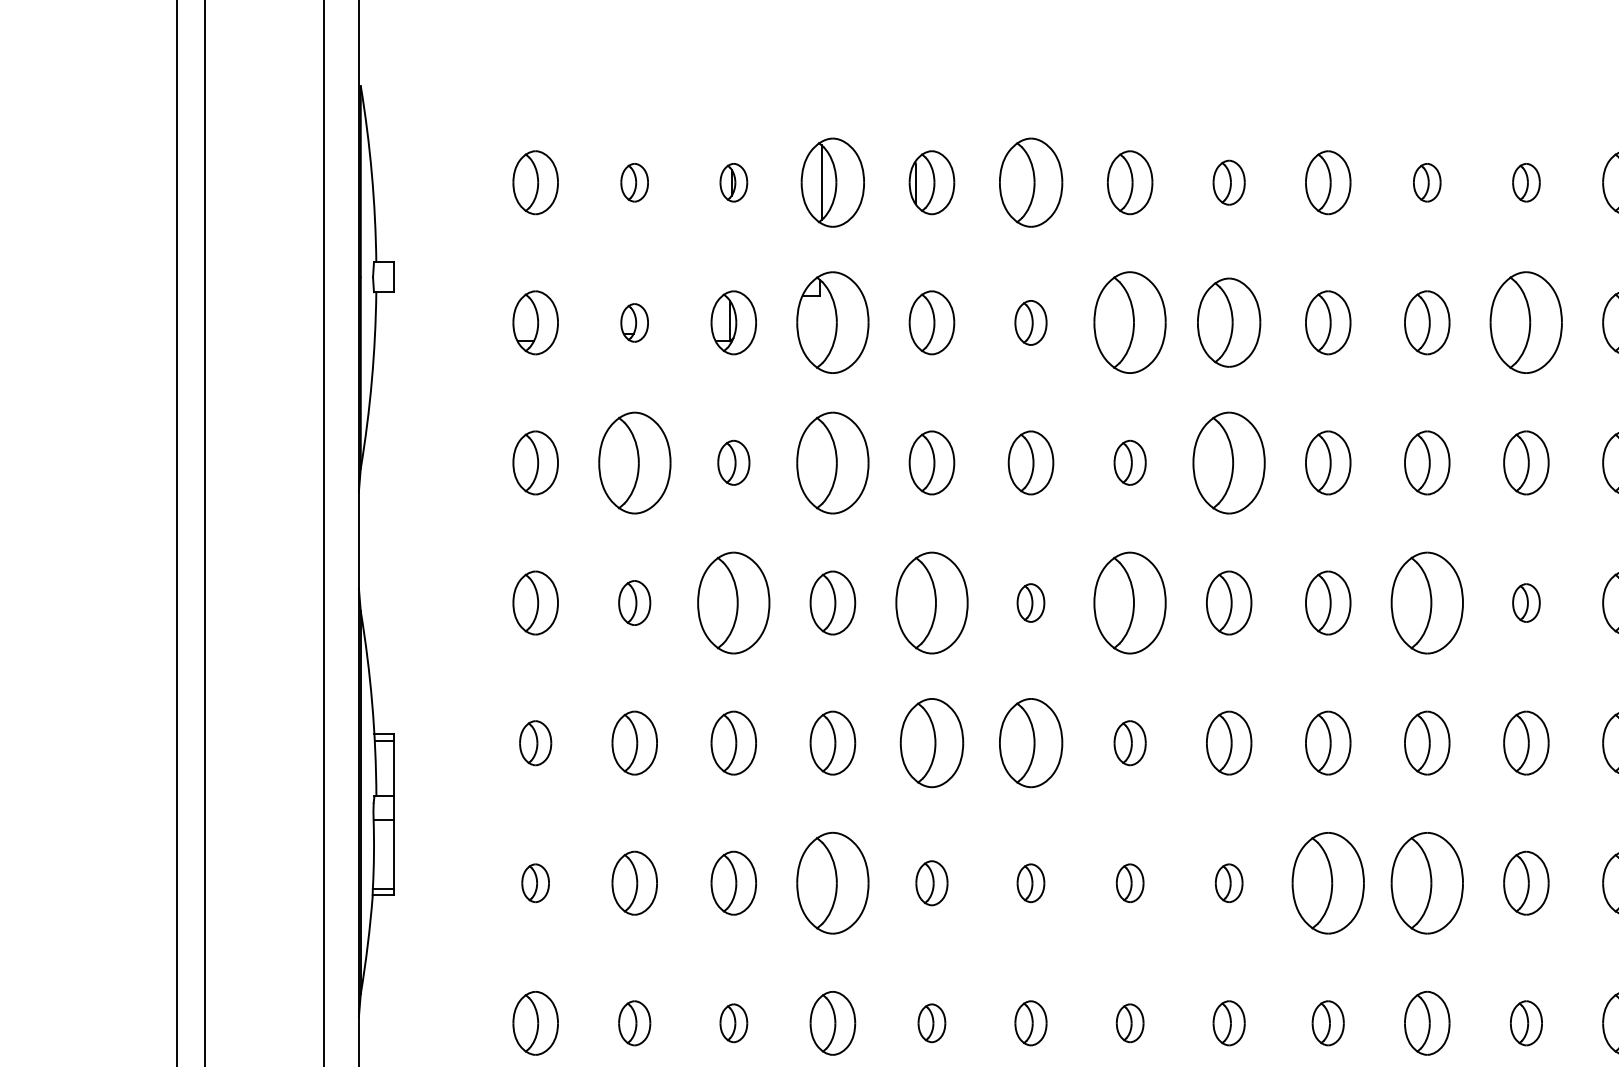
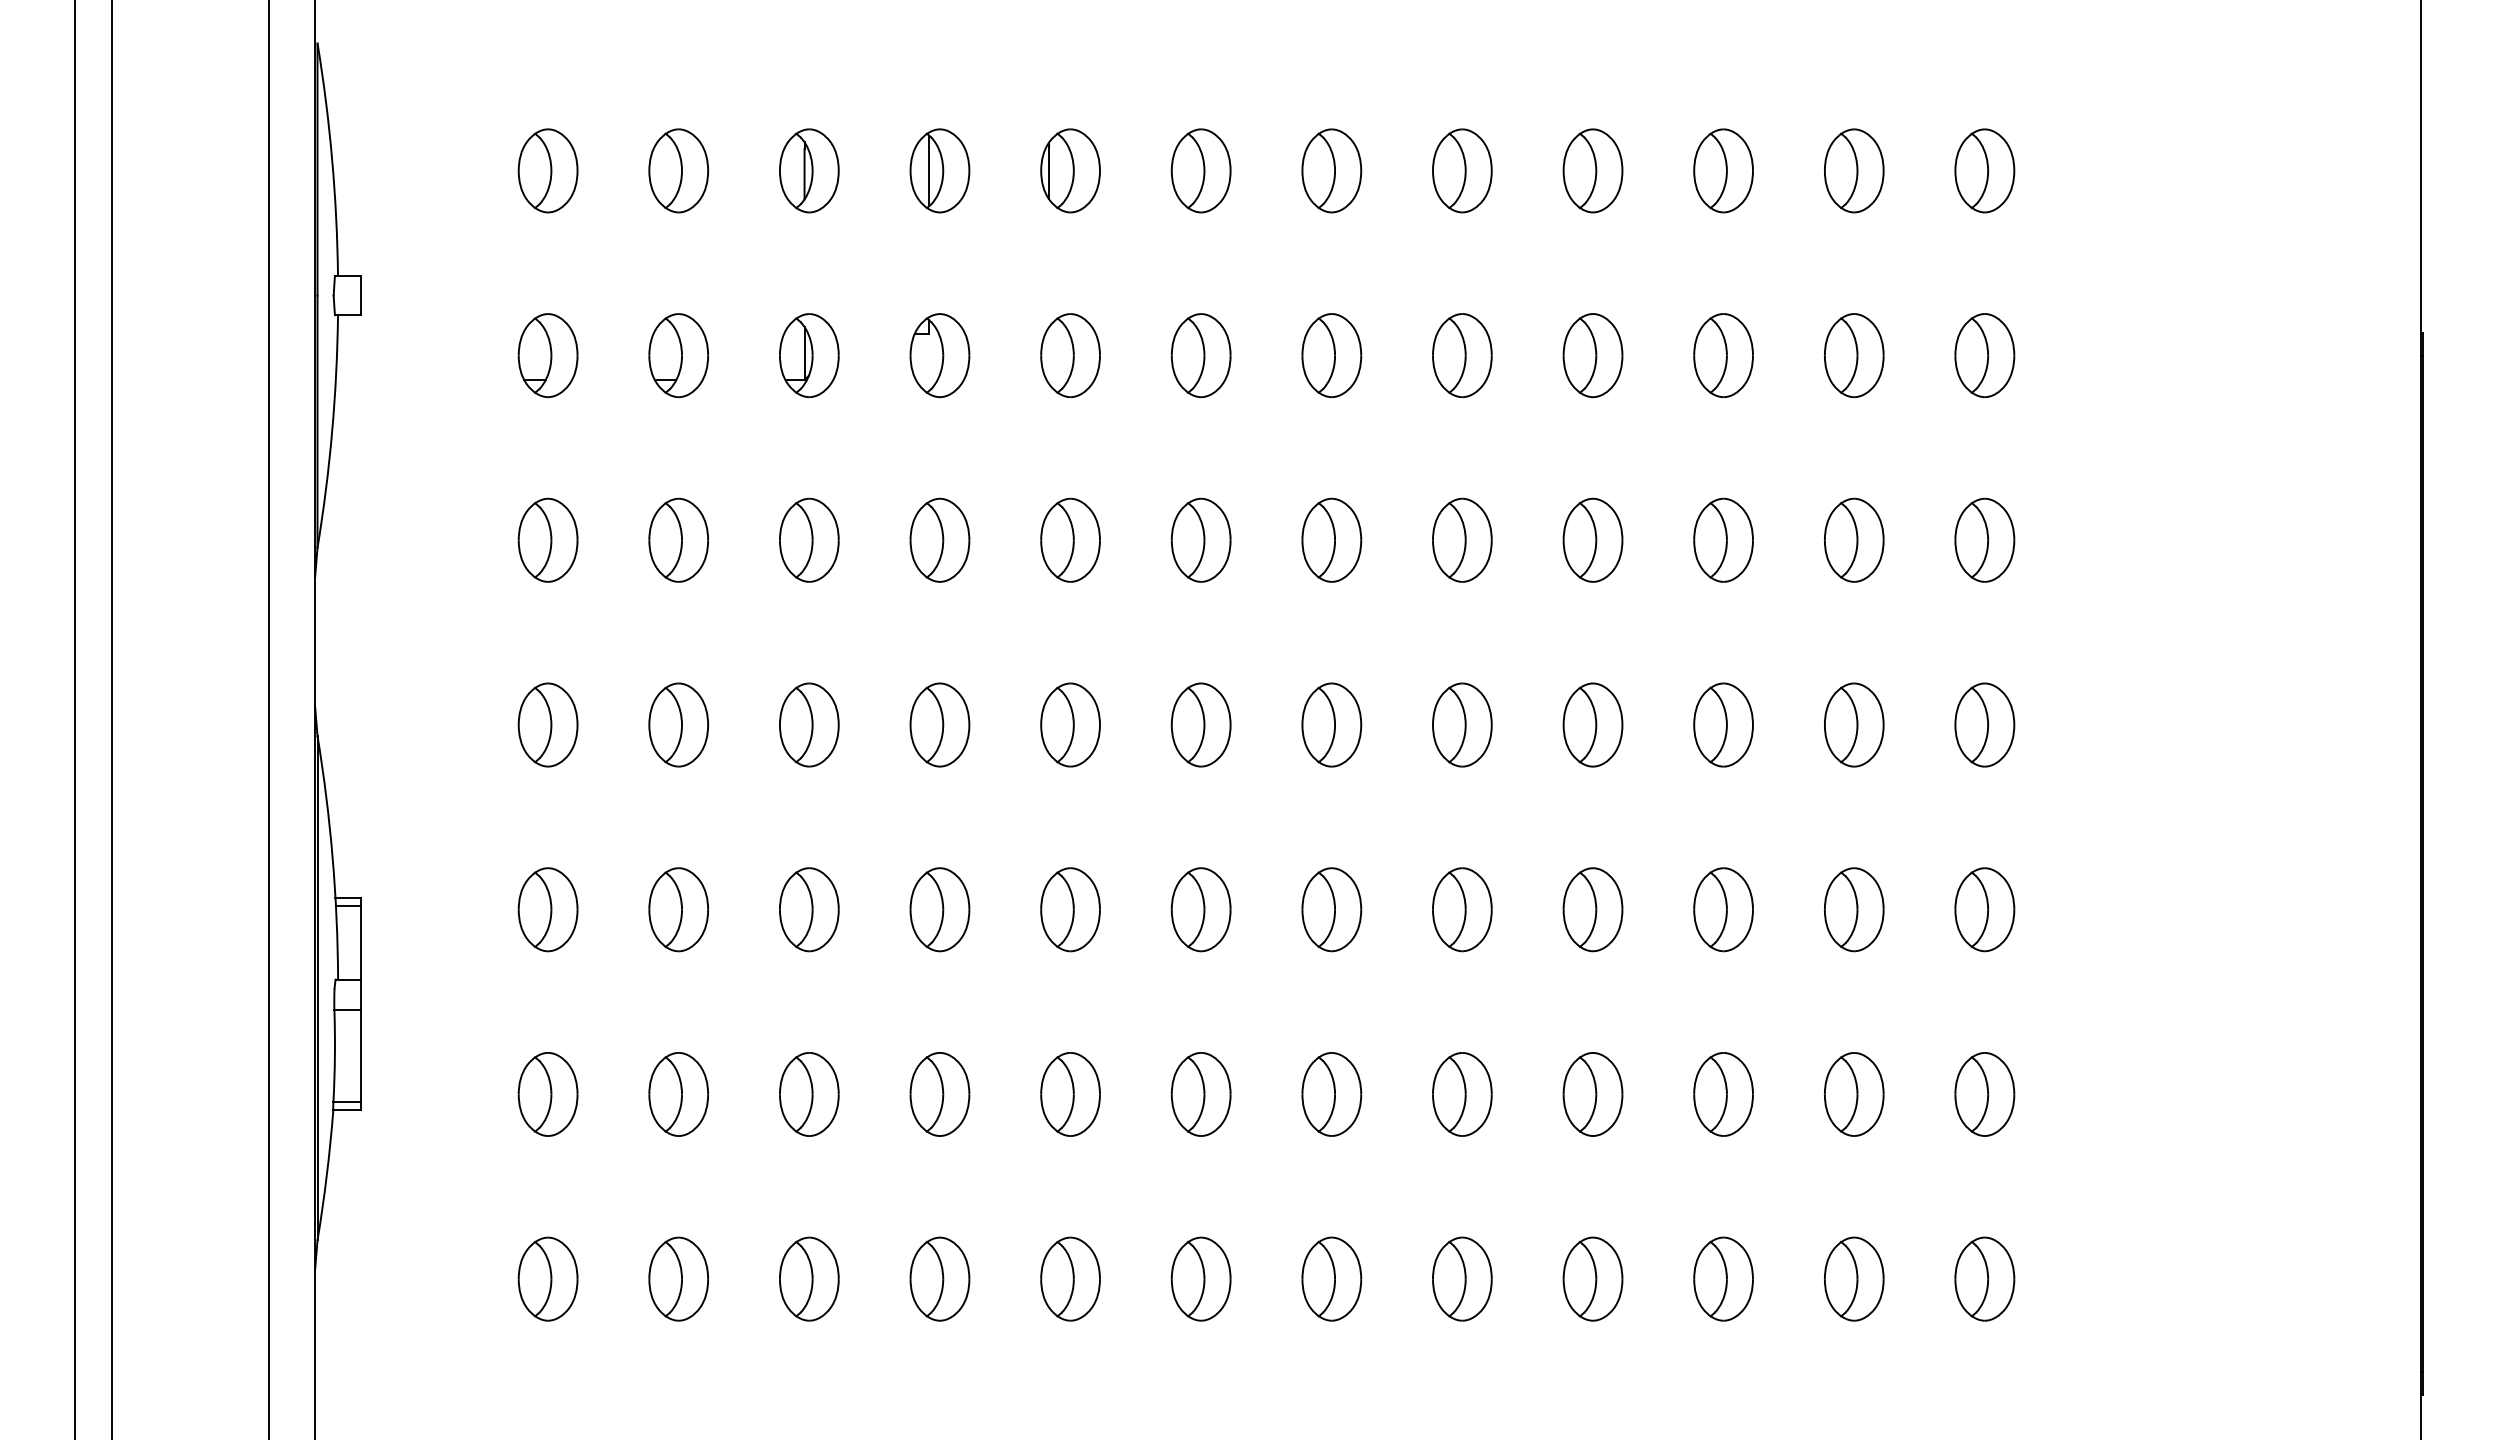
part: (634, 182) -> (678, 170), size x1.67
part: (733, 182) -> (809, 170), size x1.67
part: (832, 182) -> (939, 170), size x0.71
part: (1030, 182) -> (1200, 170), size x0.71
part: (1229, 182) -> (1462, 170), size x1.43
part: (1427, 182) -> (1723, 170), size x1.67
part: (1526, 182) -> (1854, 170), size x1.67
part: (634, 322) -> (678, 355), size x1.67
part: (832, 322) -> (939, 355), size x0.62
part: (1030, 322) -> (1200, 355), size x1.43
part: (1129, 322) -> (1331, 355), size x0.62
part: (1229, 322) -> (1462, 355), size x0.71
part: (1526, 322) -> (1854, 355), size x0.62
part: (634, 462) -> (678, 539), size x0.62
part: (733, 462) -> (809, 539), size x1.43
part: (832, 462) -> (939, 539), size x0.62
part: (1129, 462) -> (1331, 539), size x1.43
part: (1229, 462) -> (1462, 539), size x0.62
part: (634, 602) -> (678, 724), size x1.43
part: (733, 602) -> (809, 724), size x0.62
part: (931, 602) -> (1070, 724), size x0.62
part: (1030, 602) -> (1200, 724), size x1.67
part: (1129, 602) -> (1331, 724), size x0.62
part: (1427, 602) -> (1723, 724), size x0.62
part: (1526, 602) -> (1854, 724), size x1.67
part: (535, 742) -> (547, 909), size x1.43
part: (931, 742) -> (1070, 909), size x0.71
part: (1030, 742) -> (1200, 909), size x0.71
part: (1129, 742) -> (1331, 909), size x1.43
part: (535, 883) -> (547, 1094), size x1.67
part: (832, 883) -> (939, 1094), size x0.62
part: (931, 883) -> (1070, 1094), size x1.43
part: (1030, 883) -> (1200, 1094), size x1.67
part: (1129, 883) -> (1331, 1094), size x1.67
part: (1229, 883) -> (1462, 1094), size x1.67
part: (1327, 883) -> (1592, 1094), size x0.62
part: (1427, 883) -> (1723, 1094), size x0.62
part: (634, 1022) -> (678, 1278), size x1.43
part: (733, 1022) -> (809, 1278), size x1.67
part: (931, 1022) -> (1070, 1278), size x1.67
part: (1030, 1022) -> (1200, 1278), size x1.43
part: (1129, 1022) -> (1331, 1278), size x1.67
part: (1229, 1022) -> (1462, 1278), size x1.43
part: (1327, 1022) -> (1592, 1278), size x1.43
part: (1526, 1022) -> (1854, 1278), size x1.43

